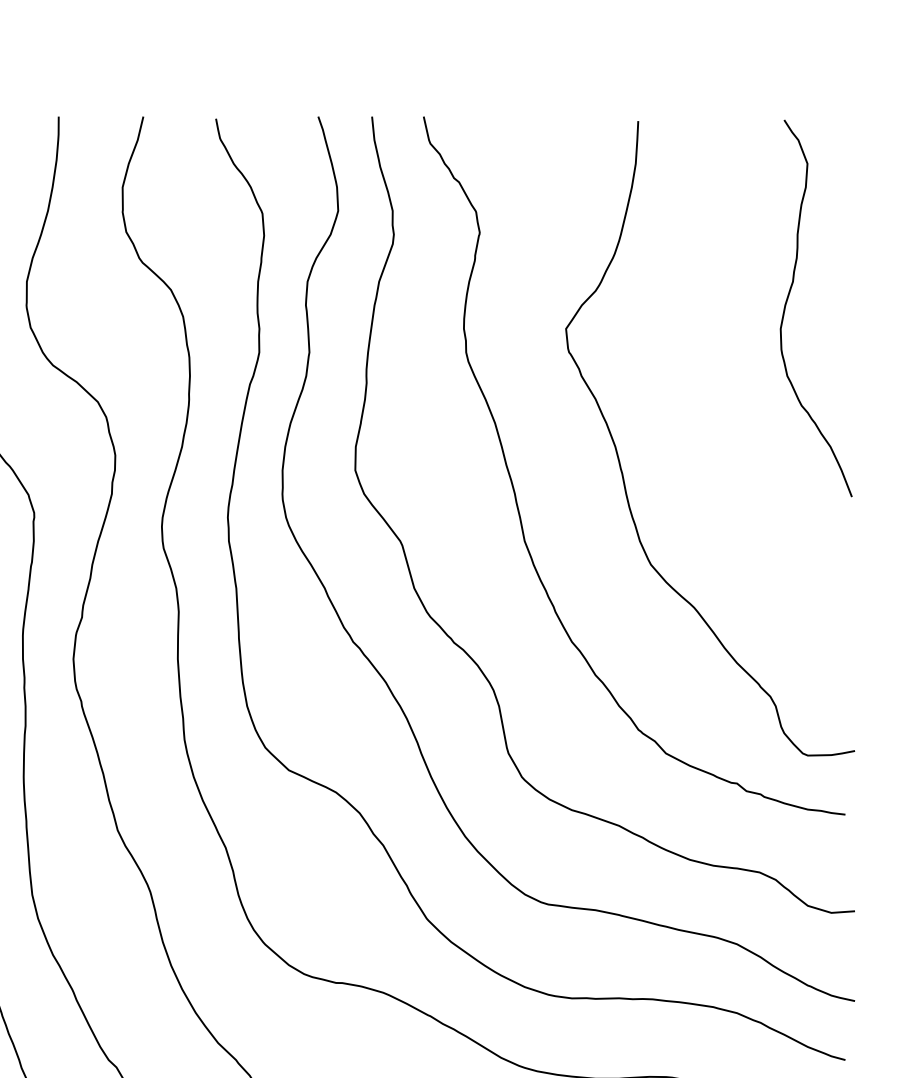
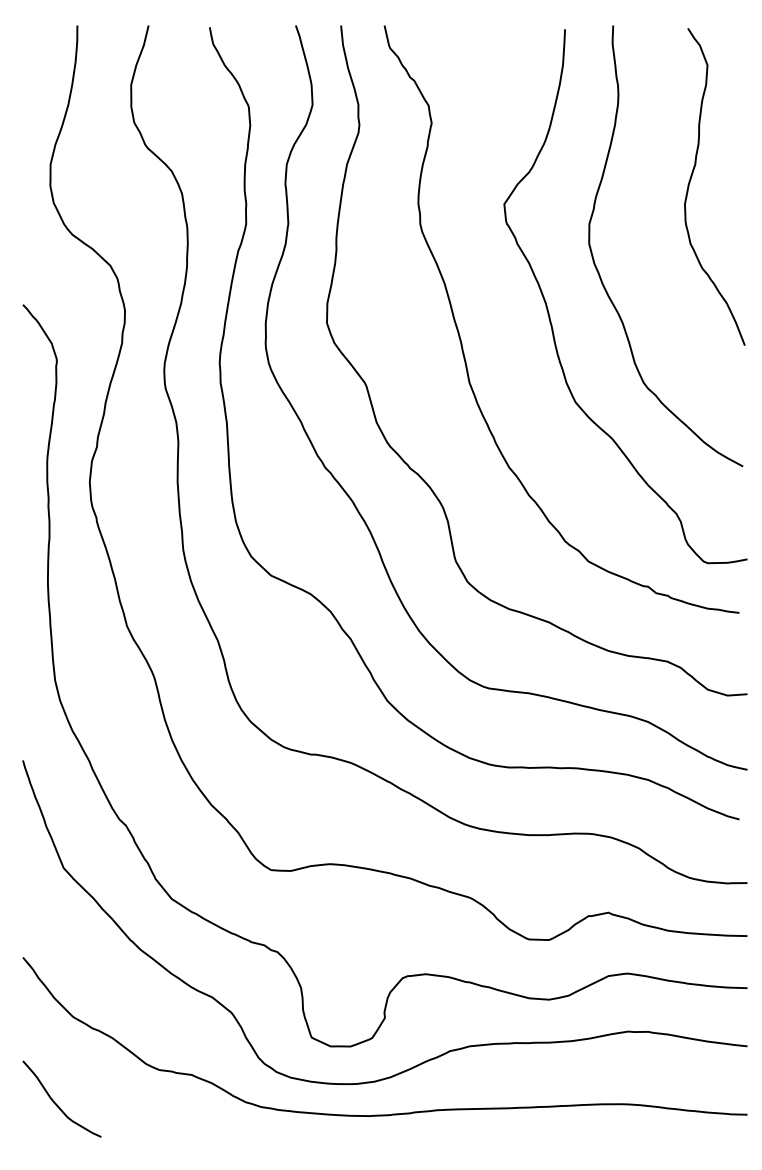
curve: (680, 412) -> (600, 274), added

